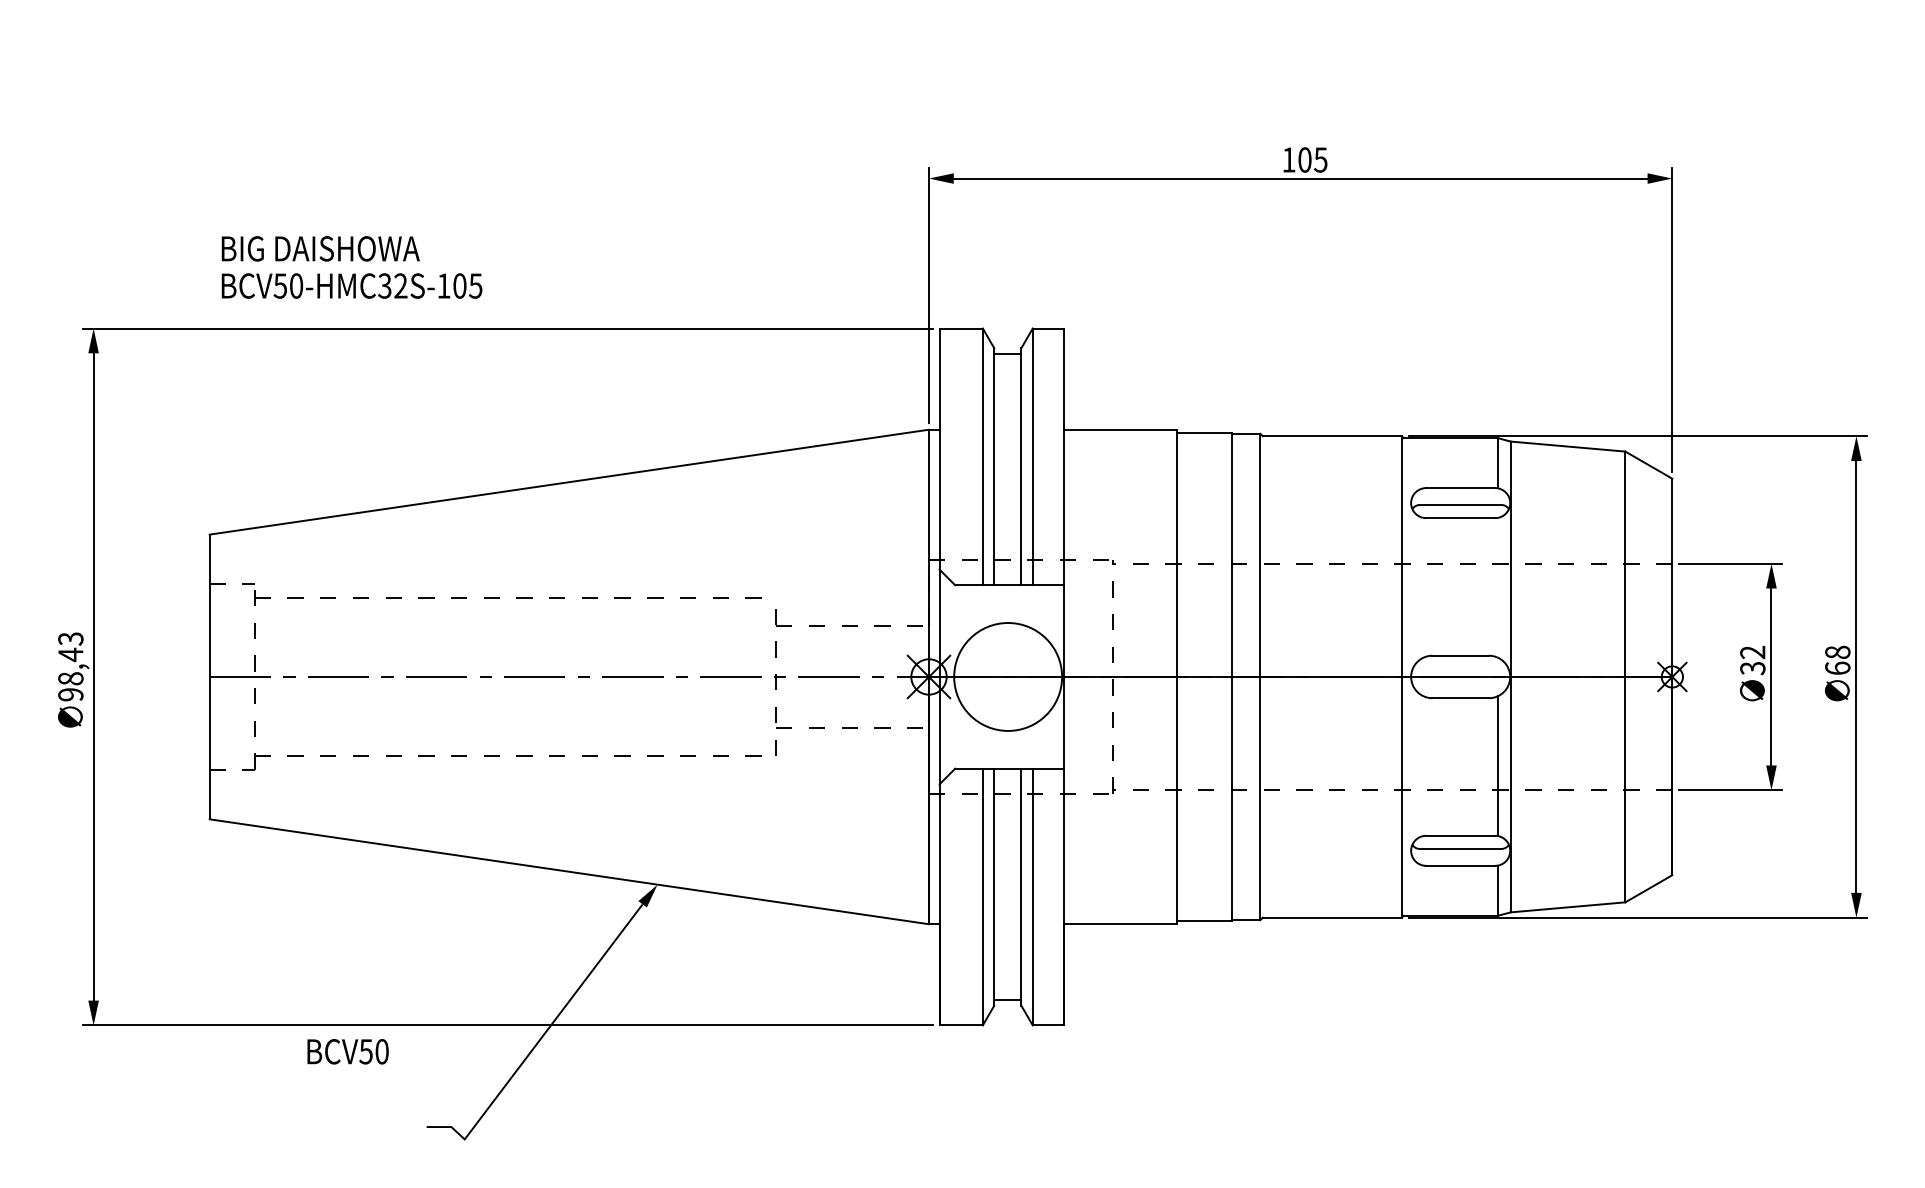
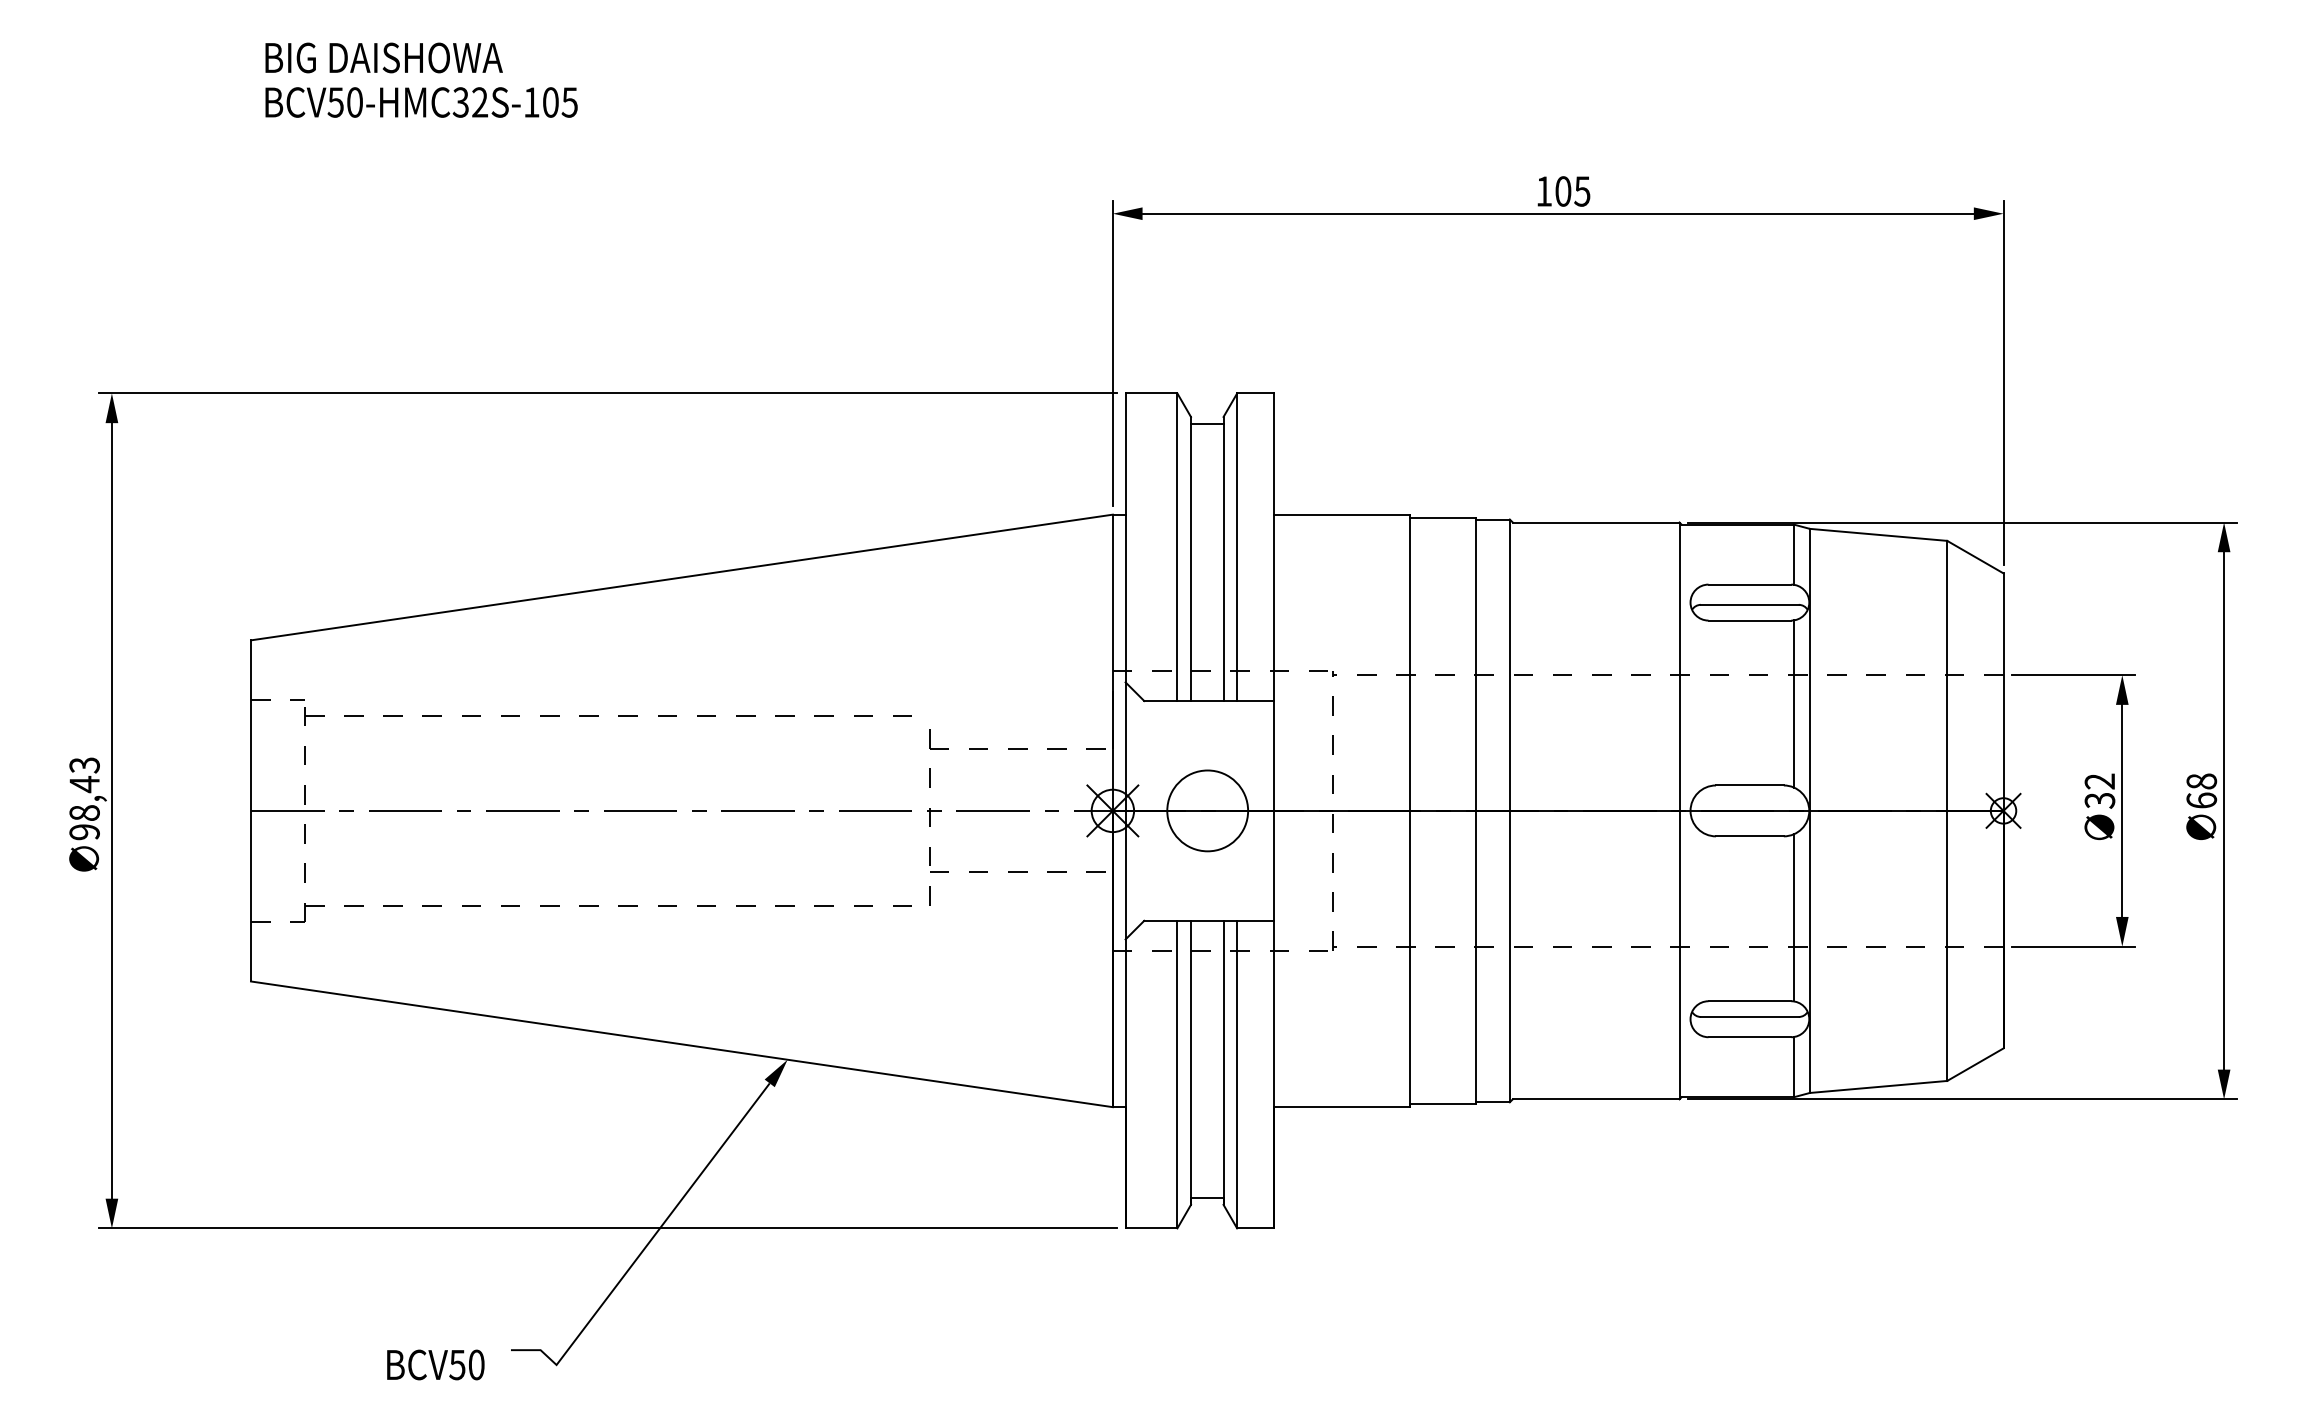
text: (351, 266) -> (421, 79), moved
line: (1497, 587) -> (1794, 703), added
circle: (1007, 676) -> (1207, 810), size x0.62
text: (347, 1051) -> (435, 1364), moved

